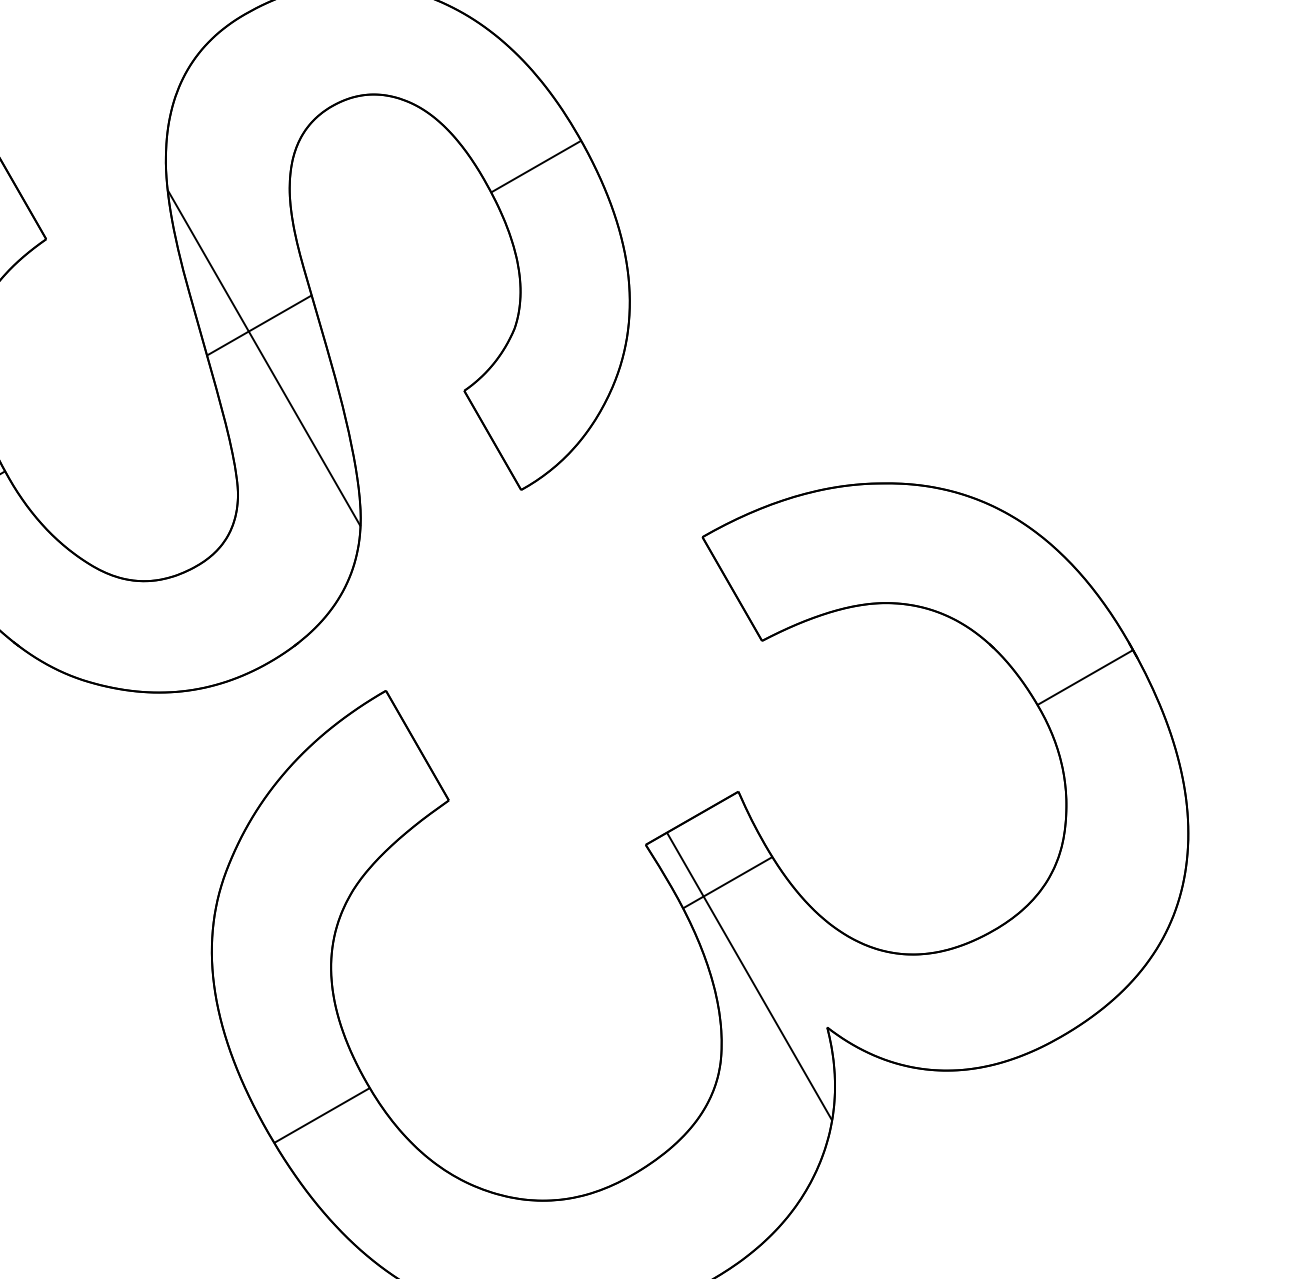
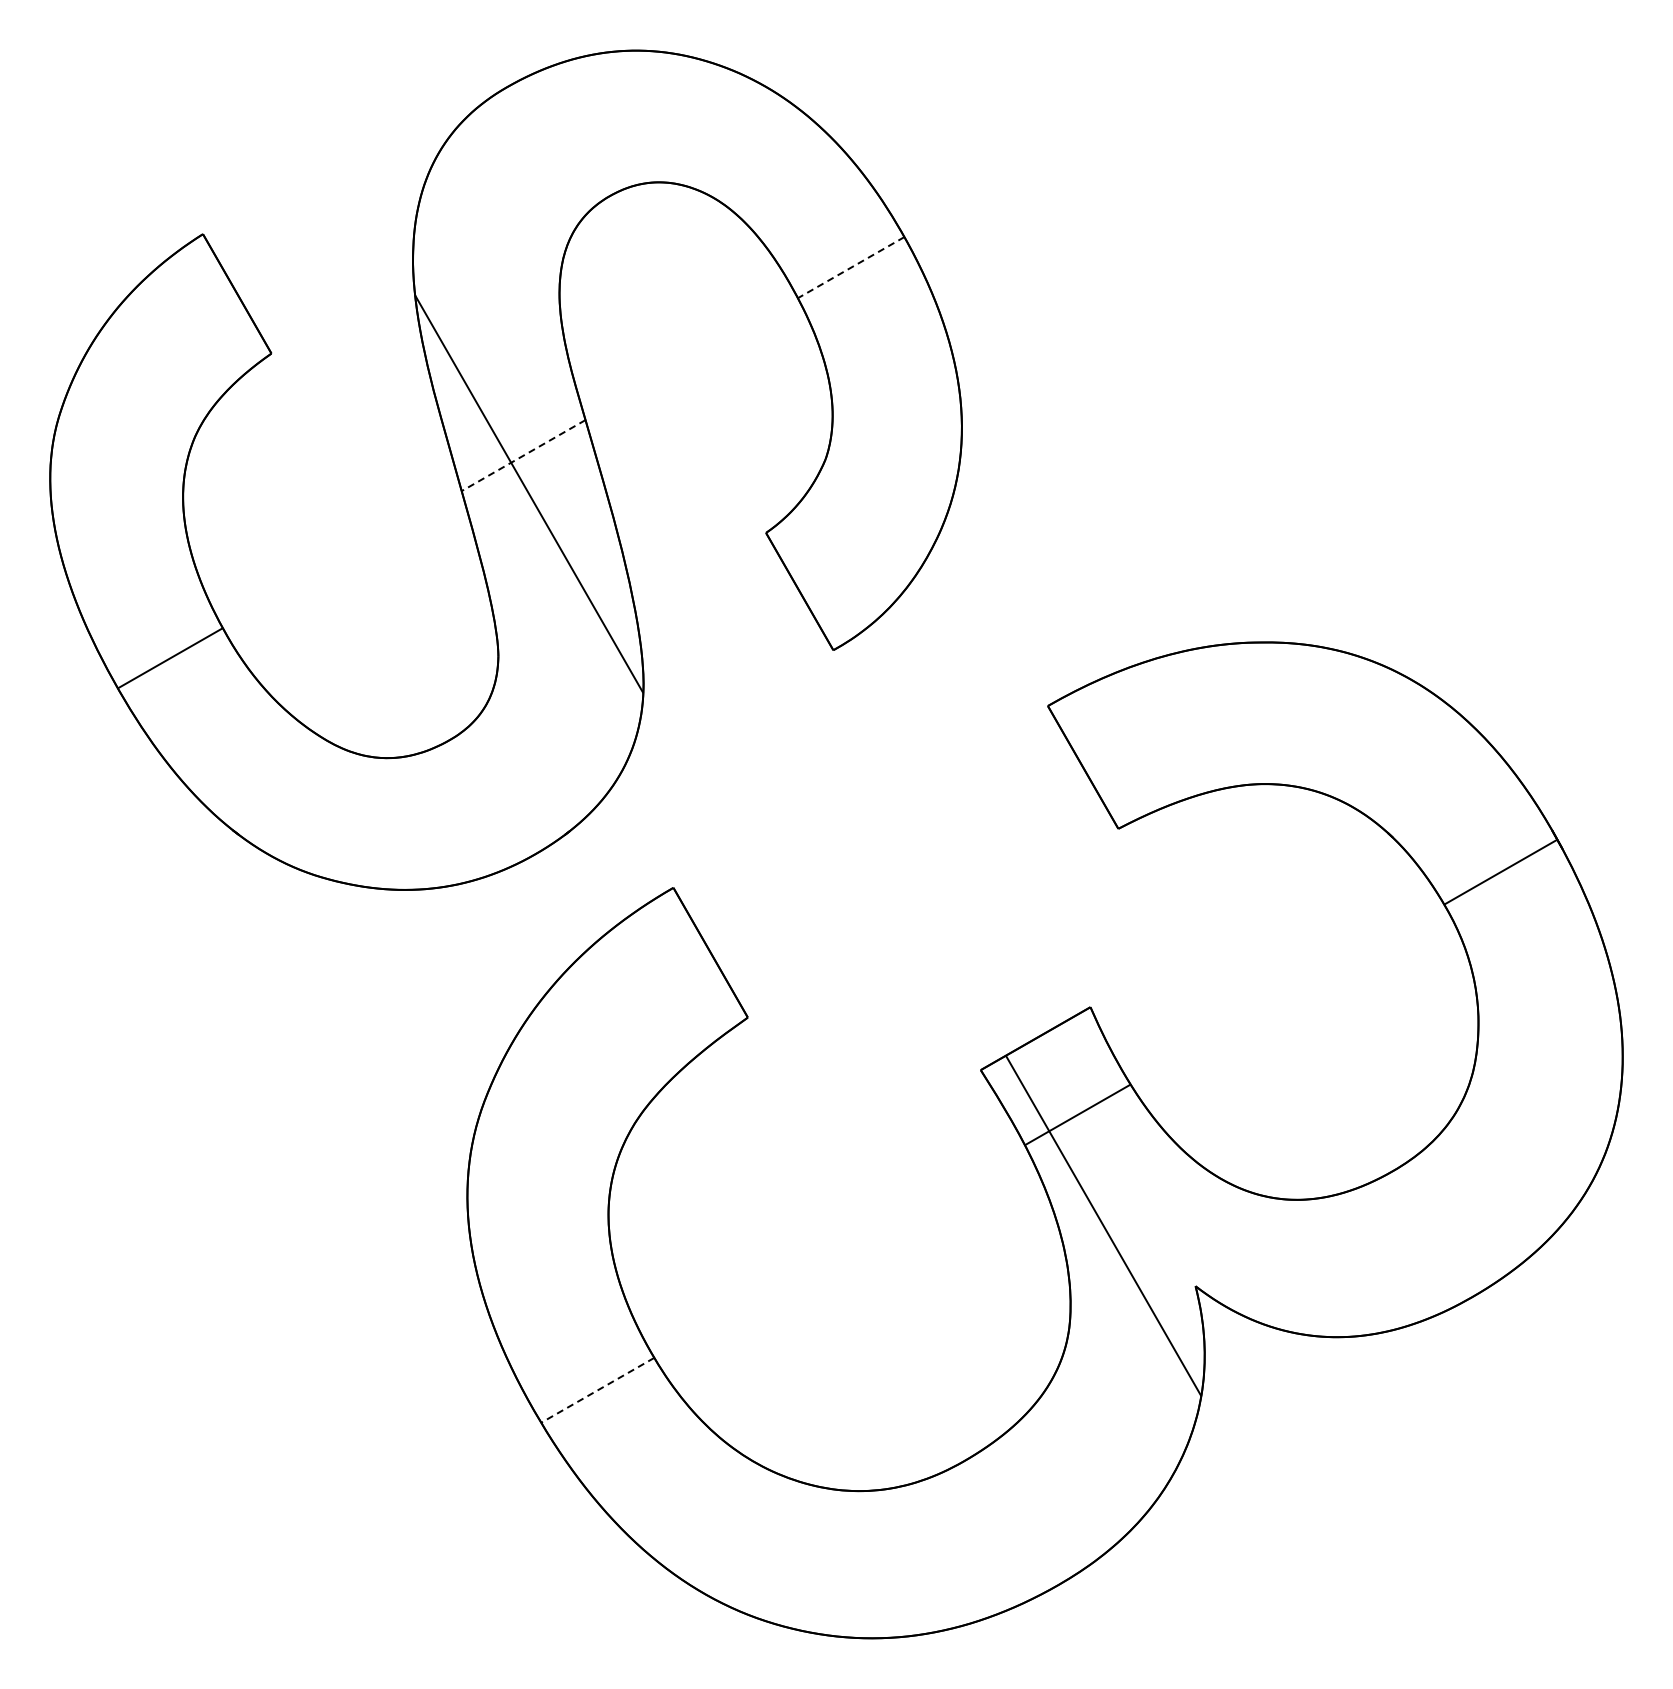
line: (535, 166) -> (850, 267), solid -> dashed
line: (259, 325) -> (523, 455), solid -> dashed
line: (321, 1115) -> (597, 1390), solid -> dashed

